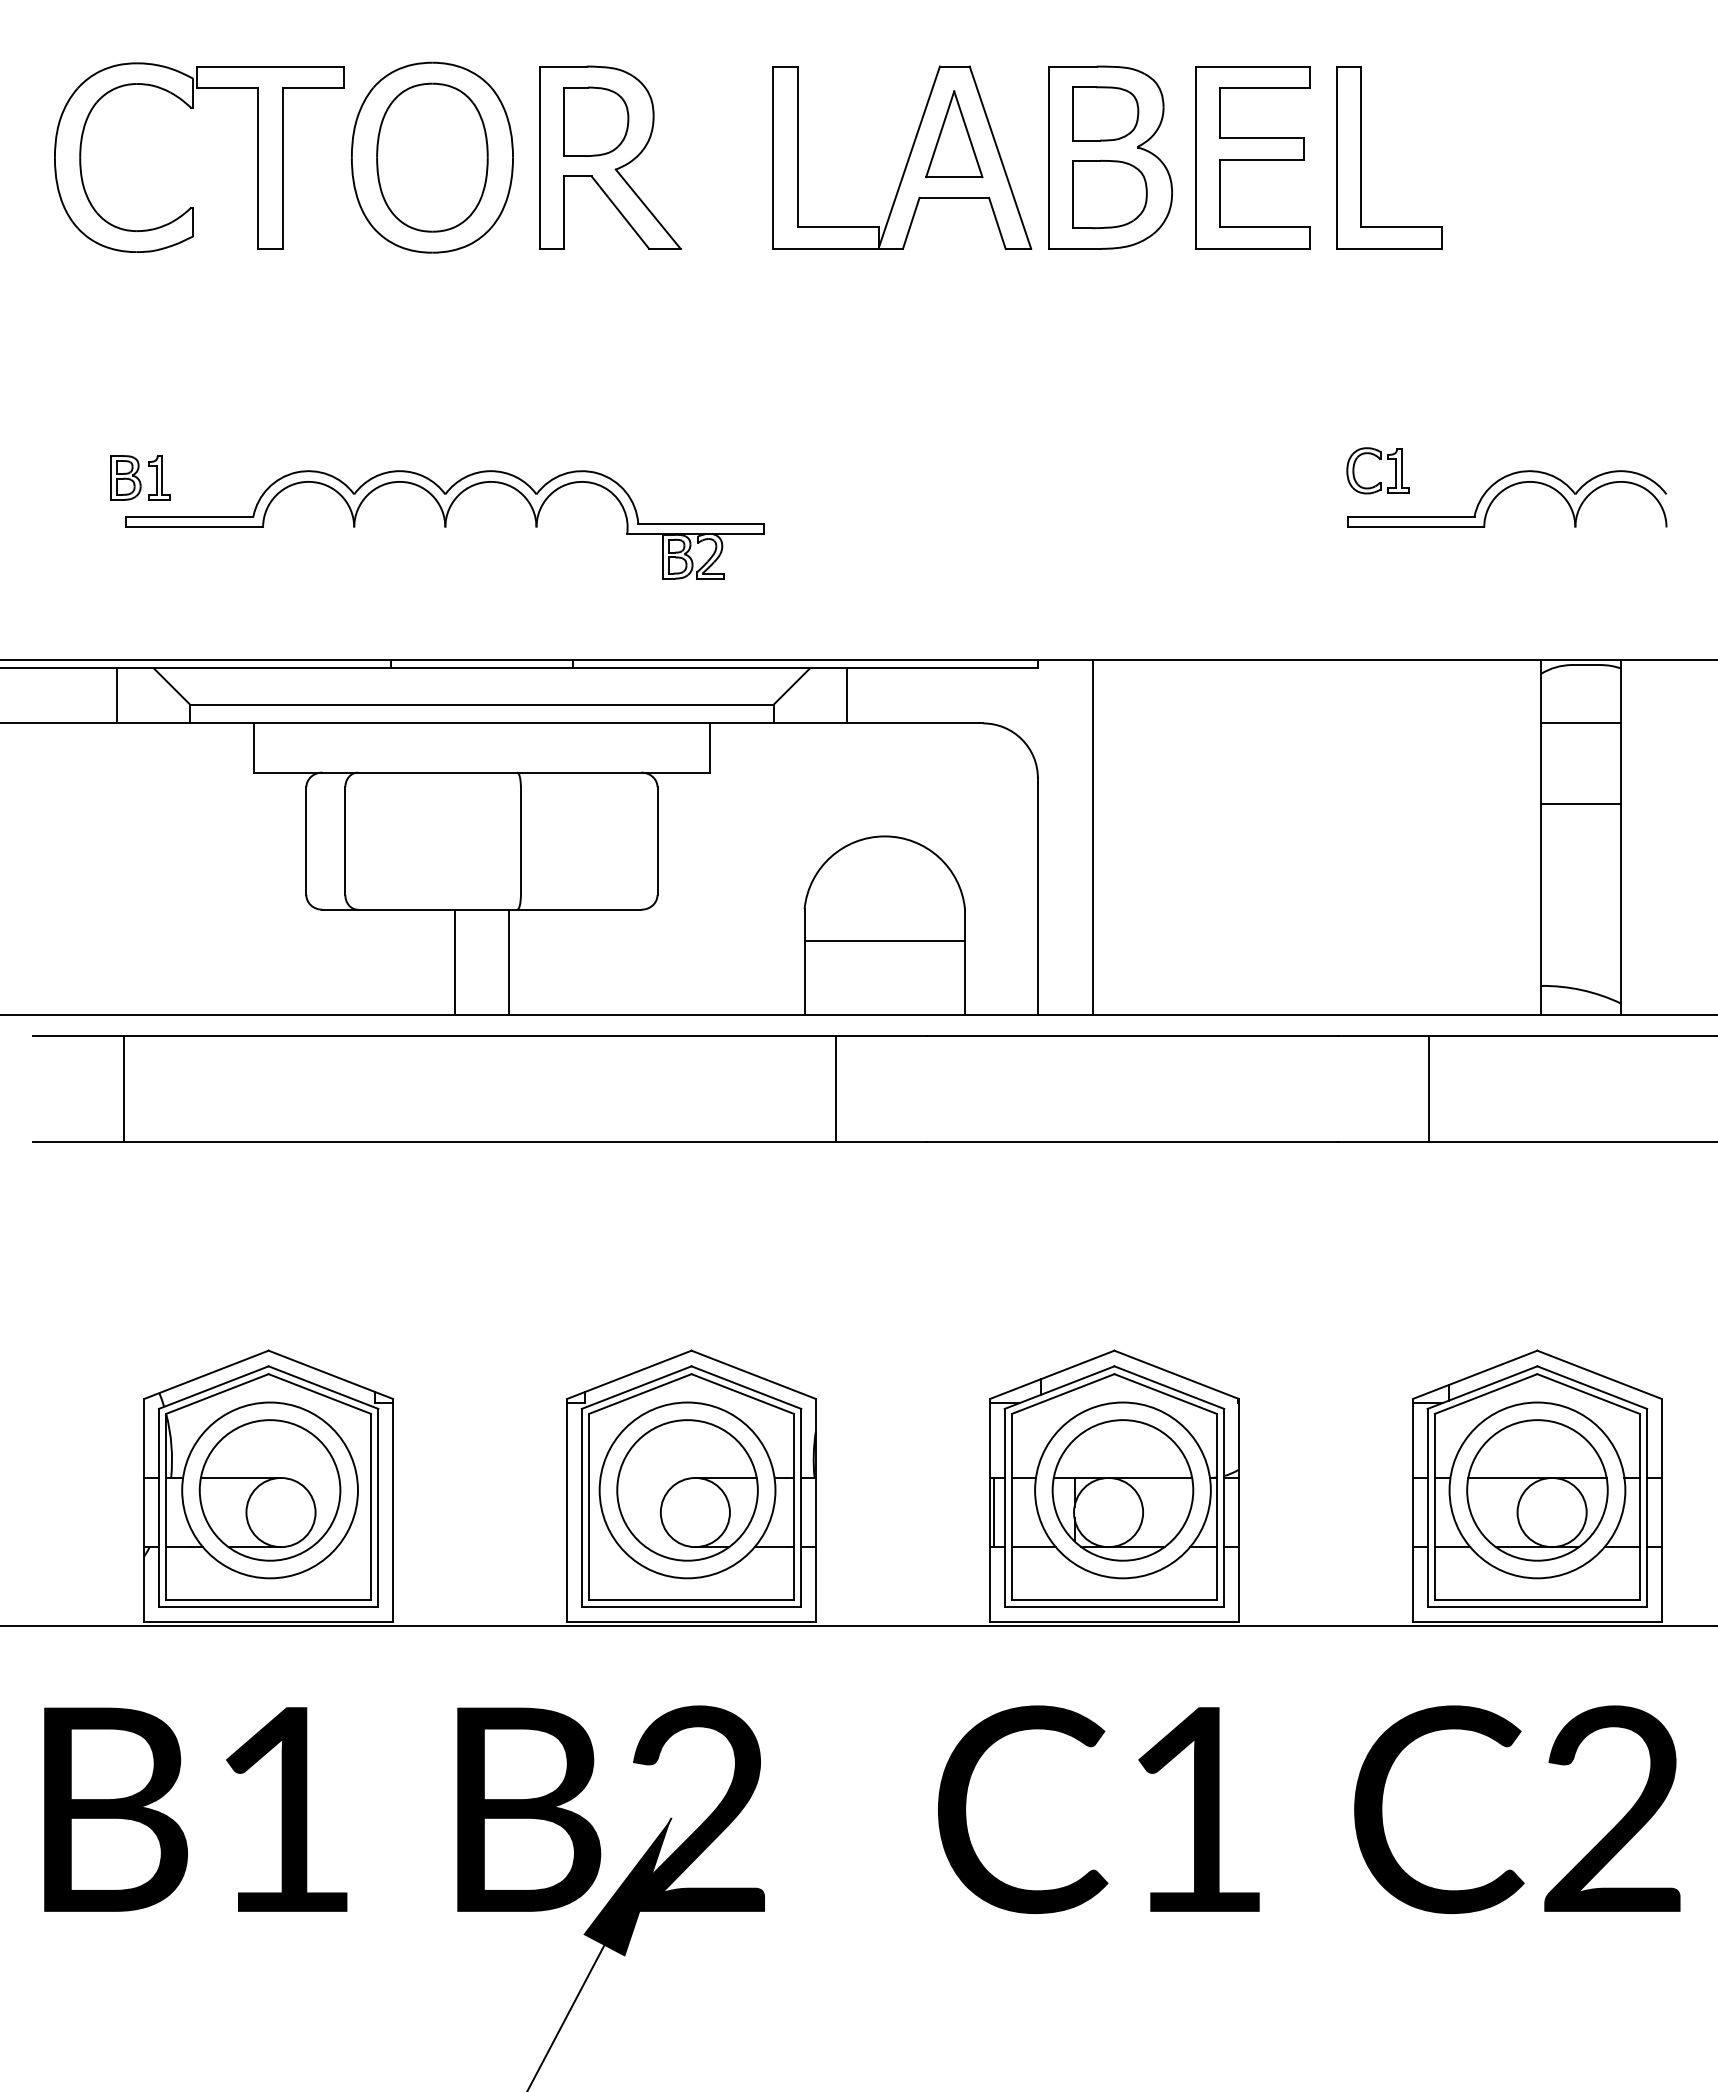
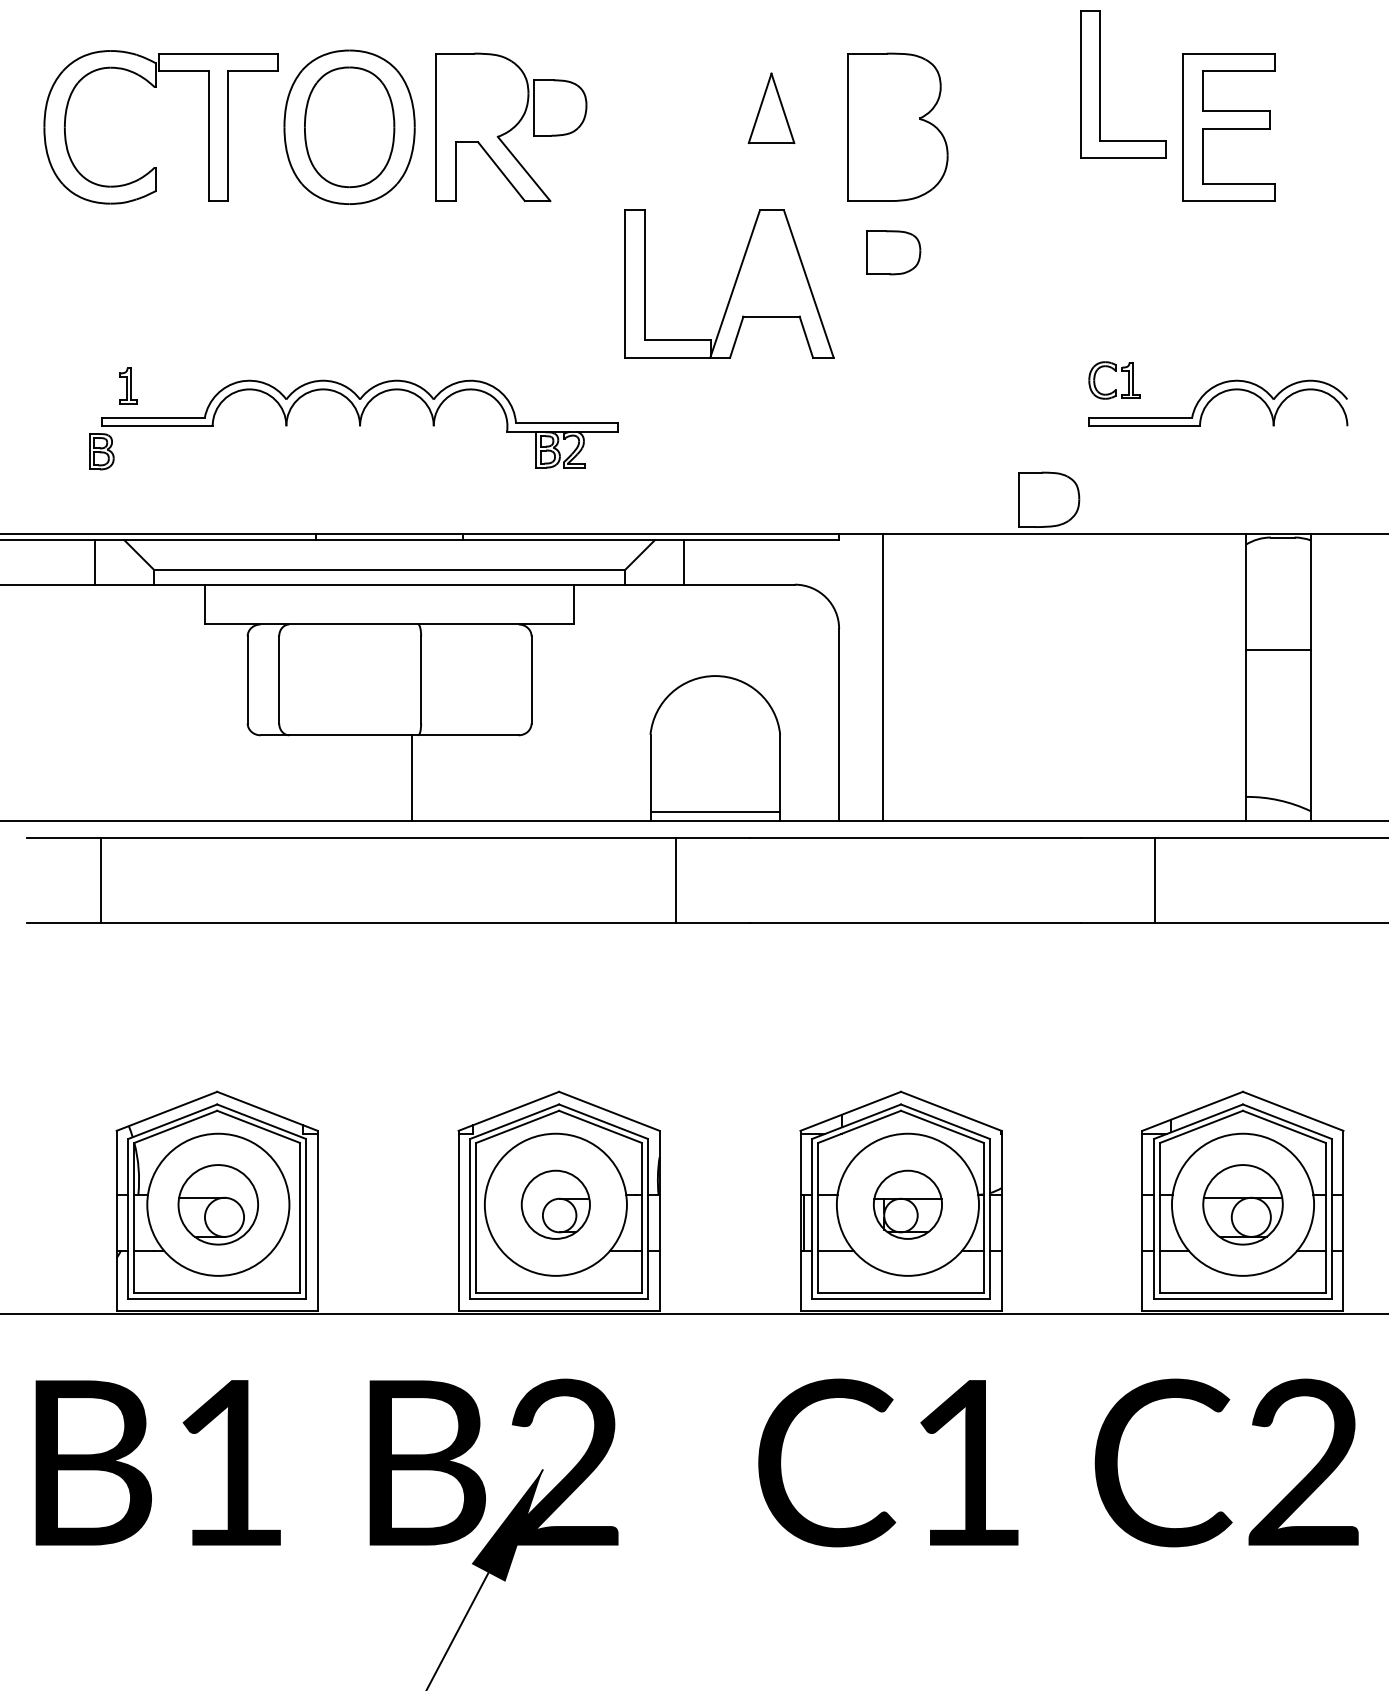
part: (1105, 113) -> (893, 252), moved
part: (596, 121) -> (560, 107), moved
part: (902, 157) -> (729, 283), moved
part: (1252, 157) -> (1228, 127), moved
part: (1361, 157) -> (1100, 84), moved
part: (1109, 194) -> (1049, 499), moved
part: (125, 477) -> (101, 451), moved
line: (1581, 723) -> (1278, 584), removed
line: (884, 941) -> (715, 811), moved
line: (454, 962) -> (367, 777), removed
part: (269, 1490) -> (217, 1204), size x0.7
part: (687, 1490) -> (555, 1204), size x0.6
part: (1122, 1490) -> (907, 1204), size x0.6
part: (1537, 1490) -> (1243, 1204), size x0.7

